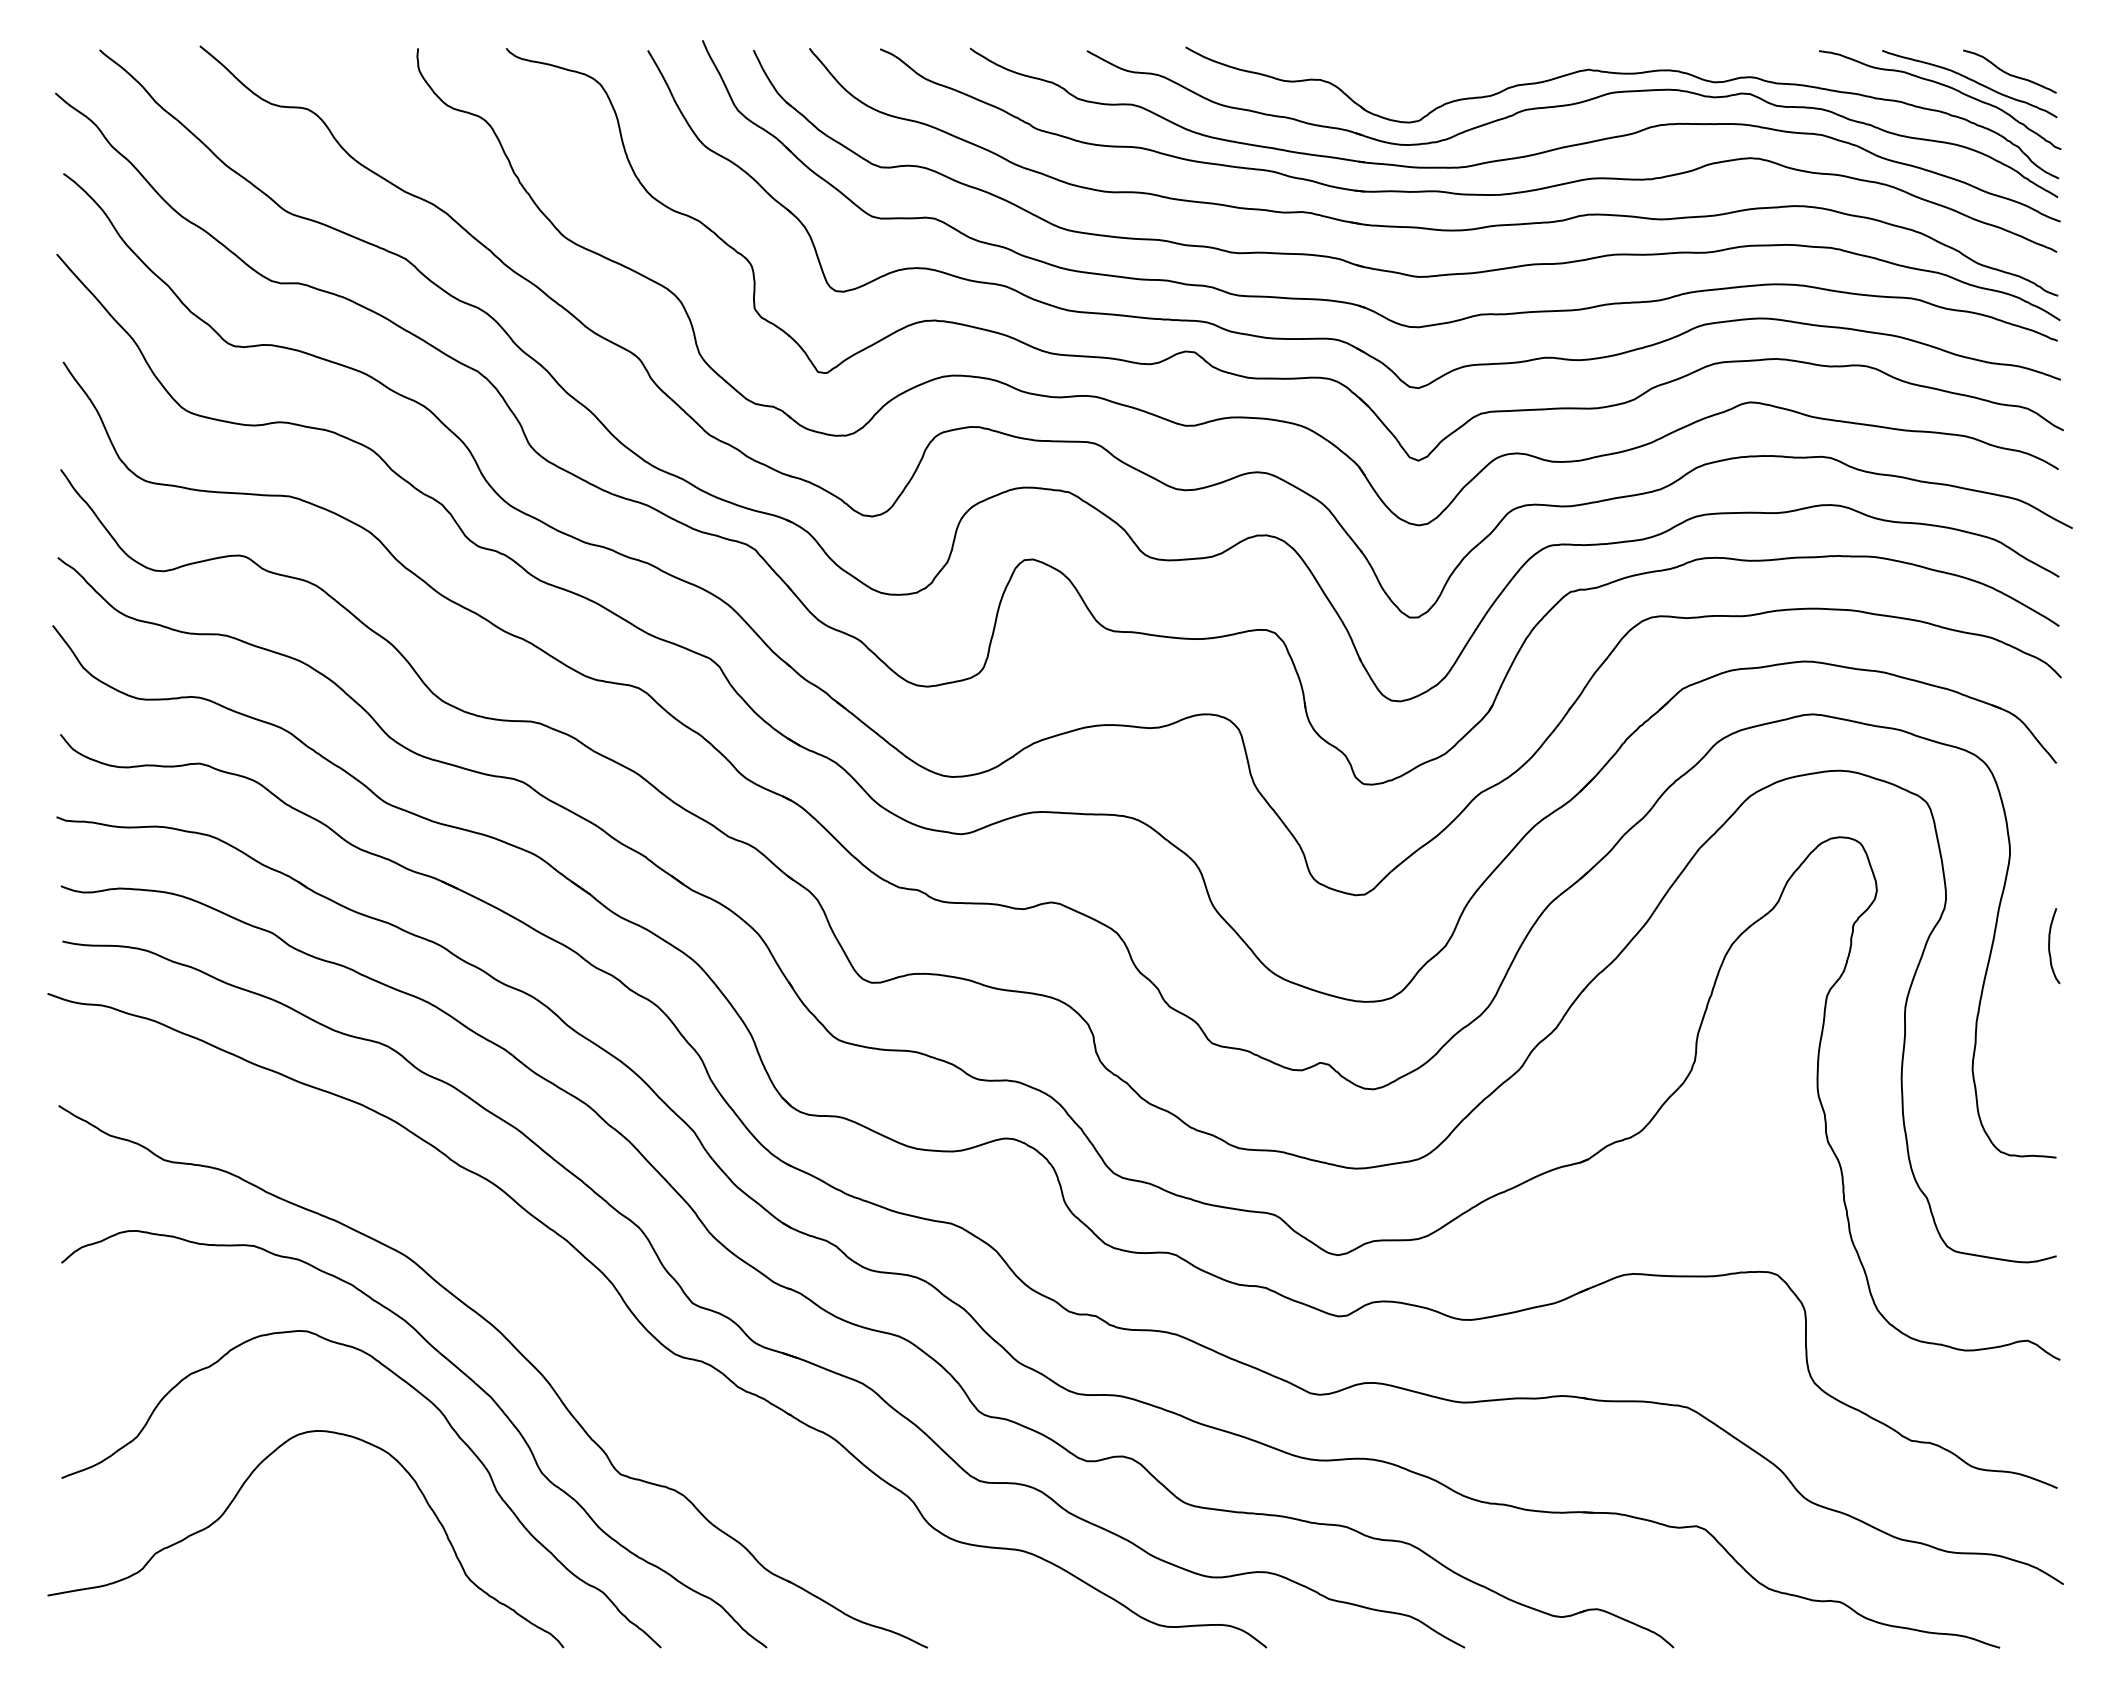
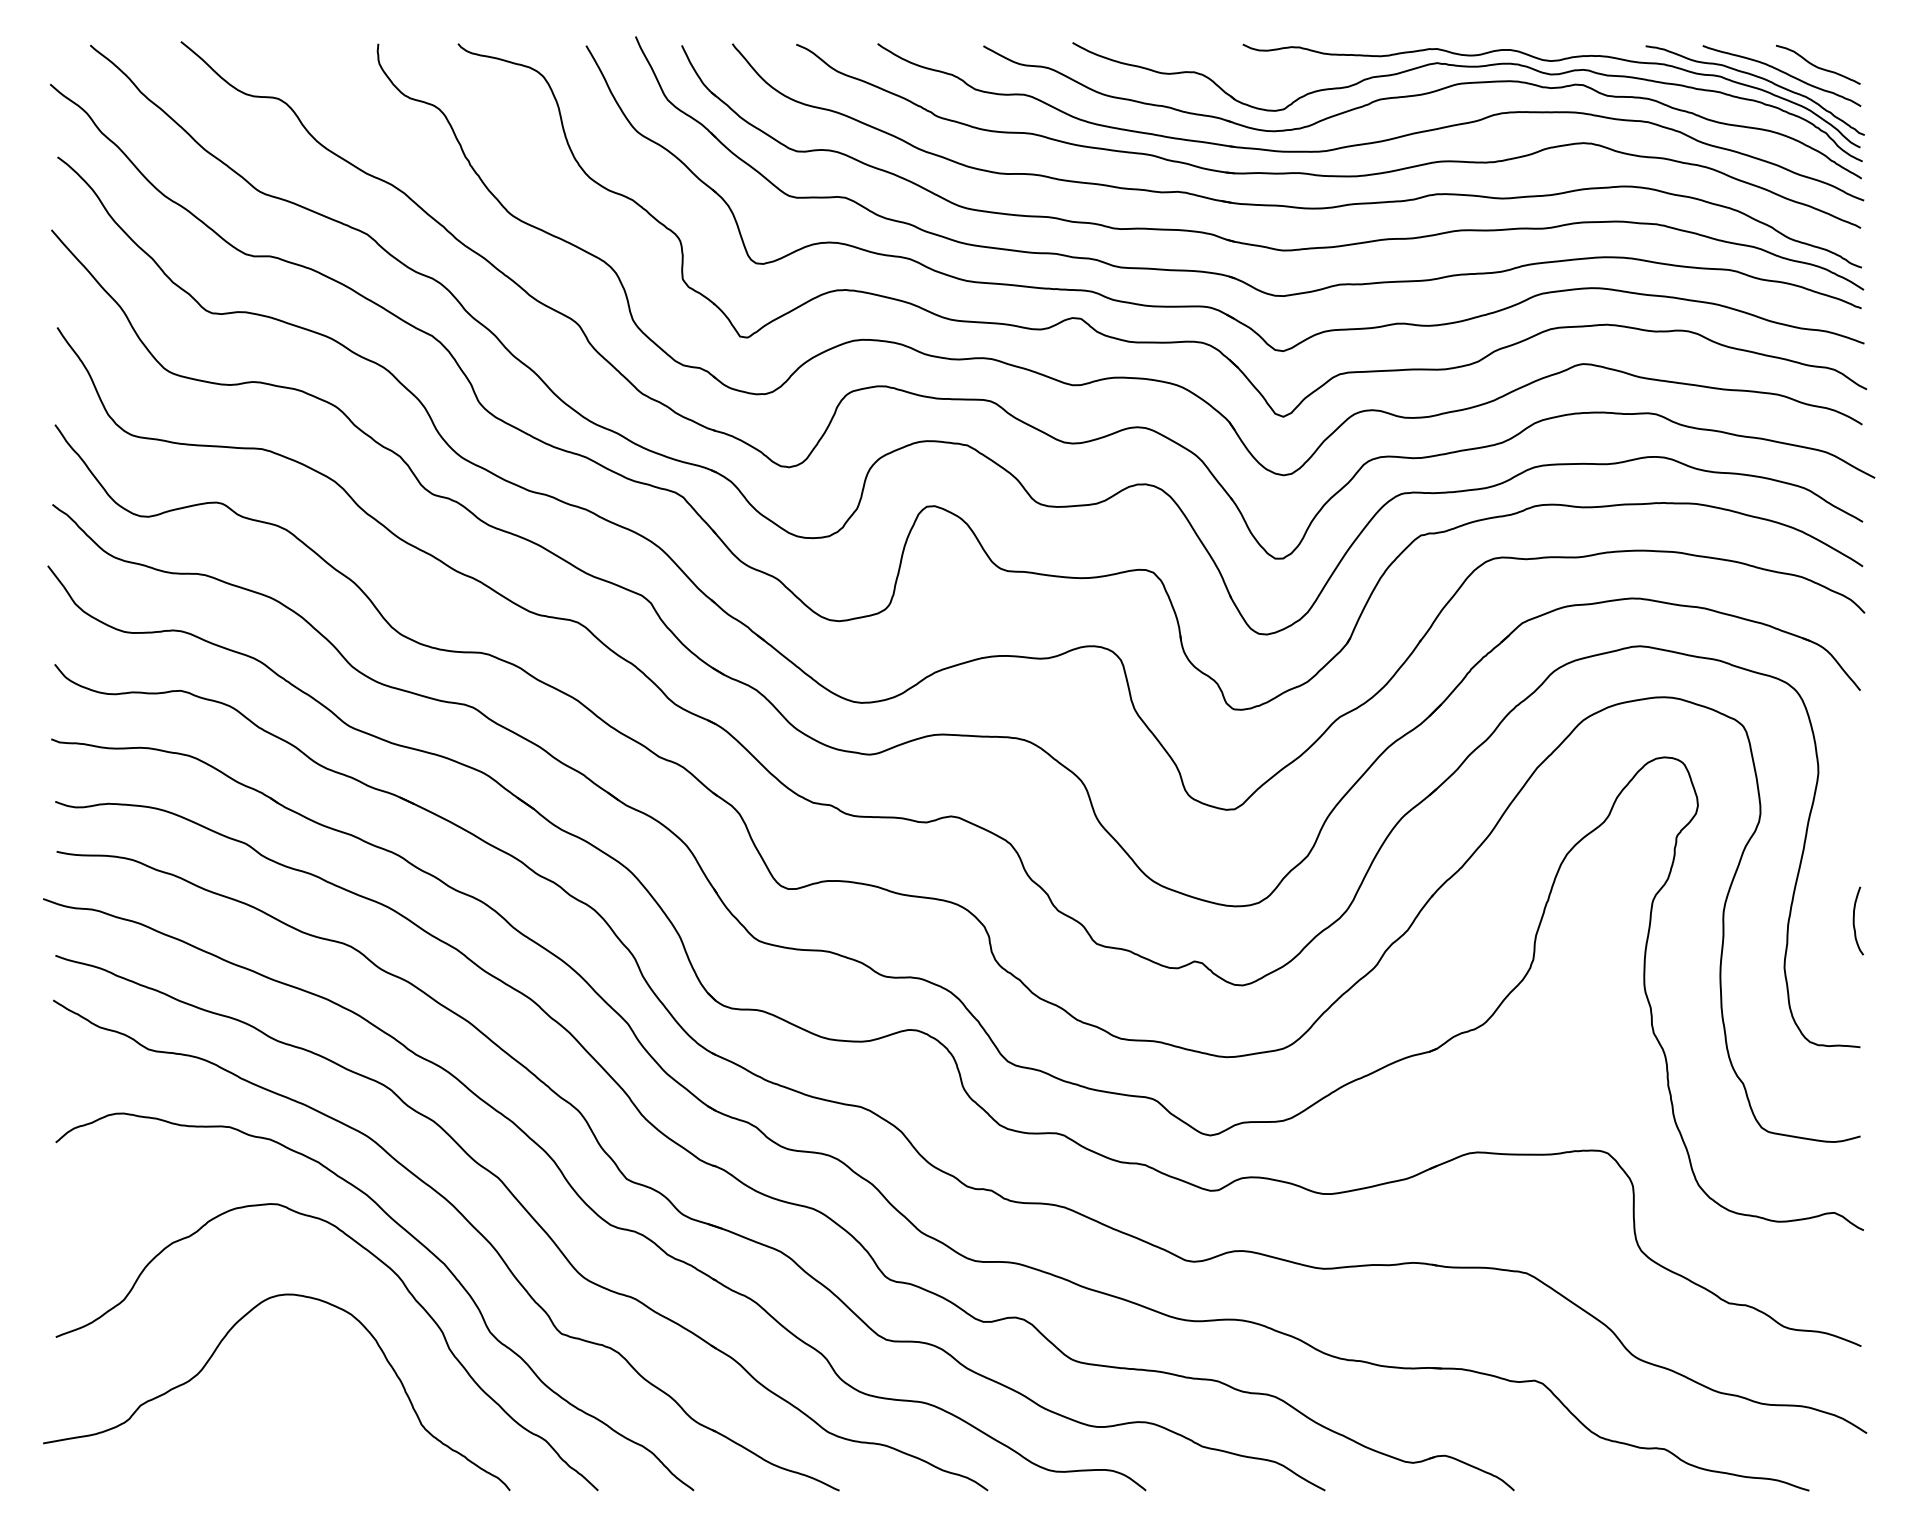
curve: (1714, 68) -> (1551, 62), added
curve: (2049, 946) -> (1854, 921), moved
part: (586, 1345) -> (530, 1217), added

